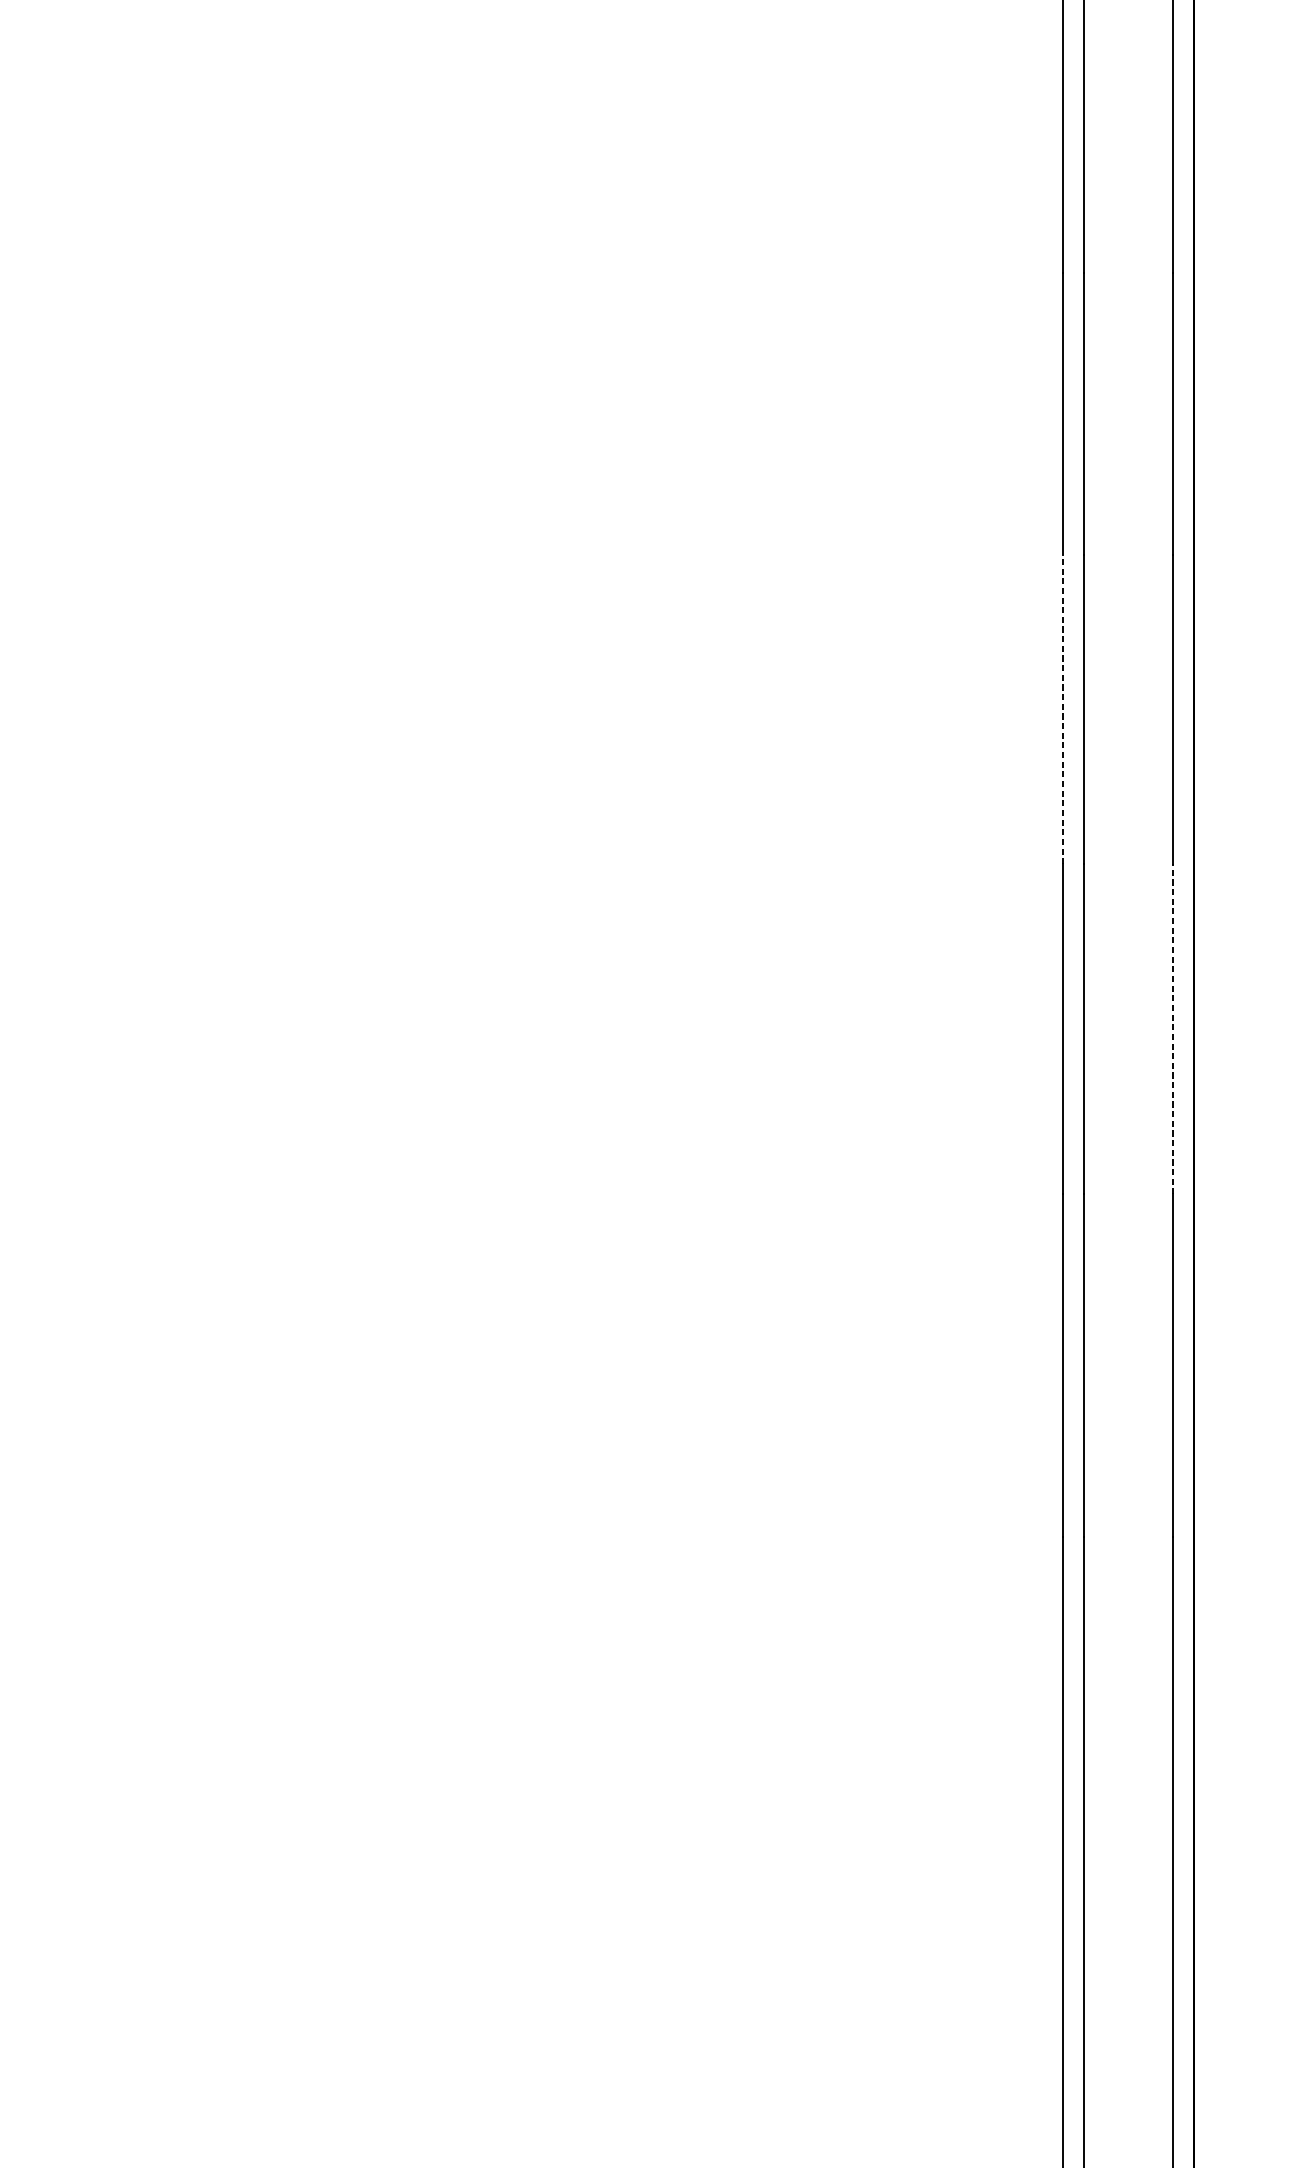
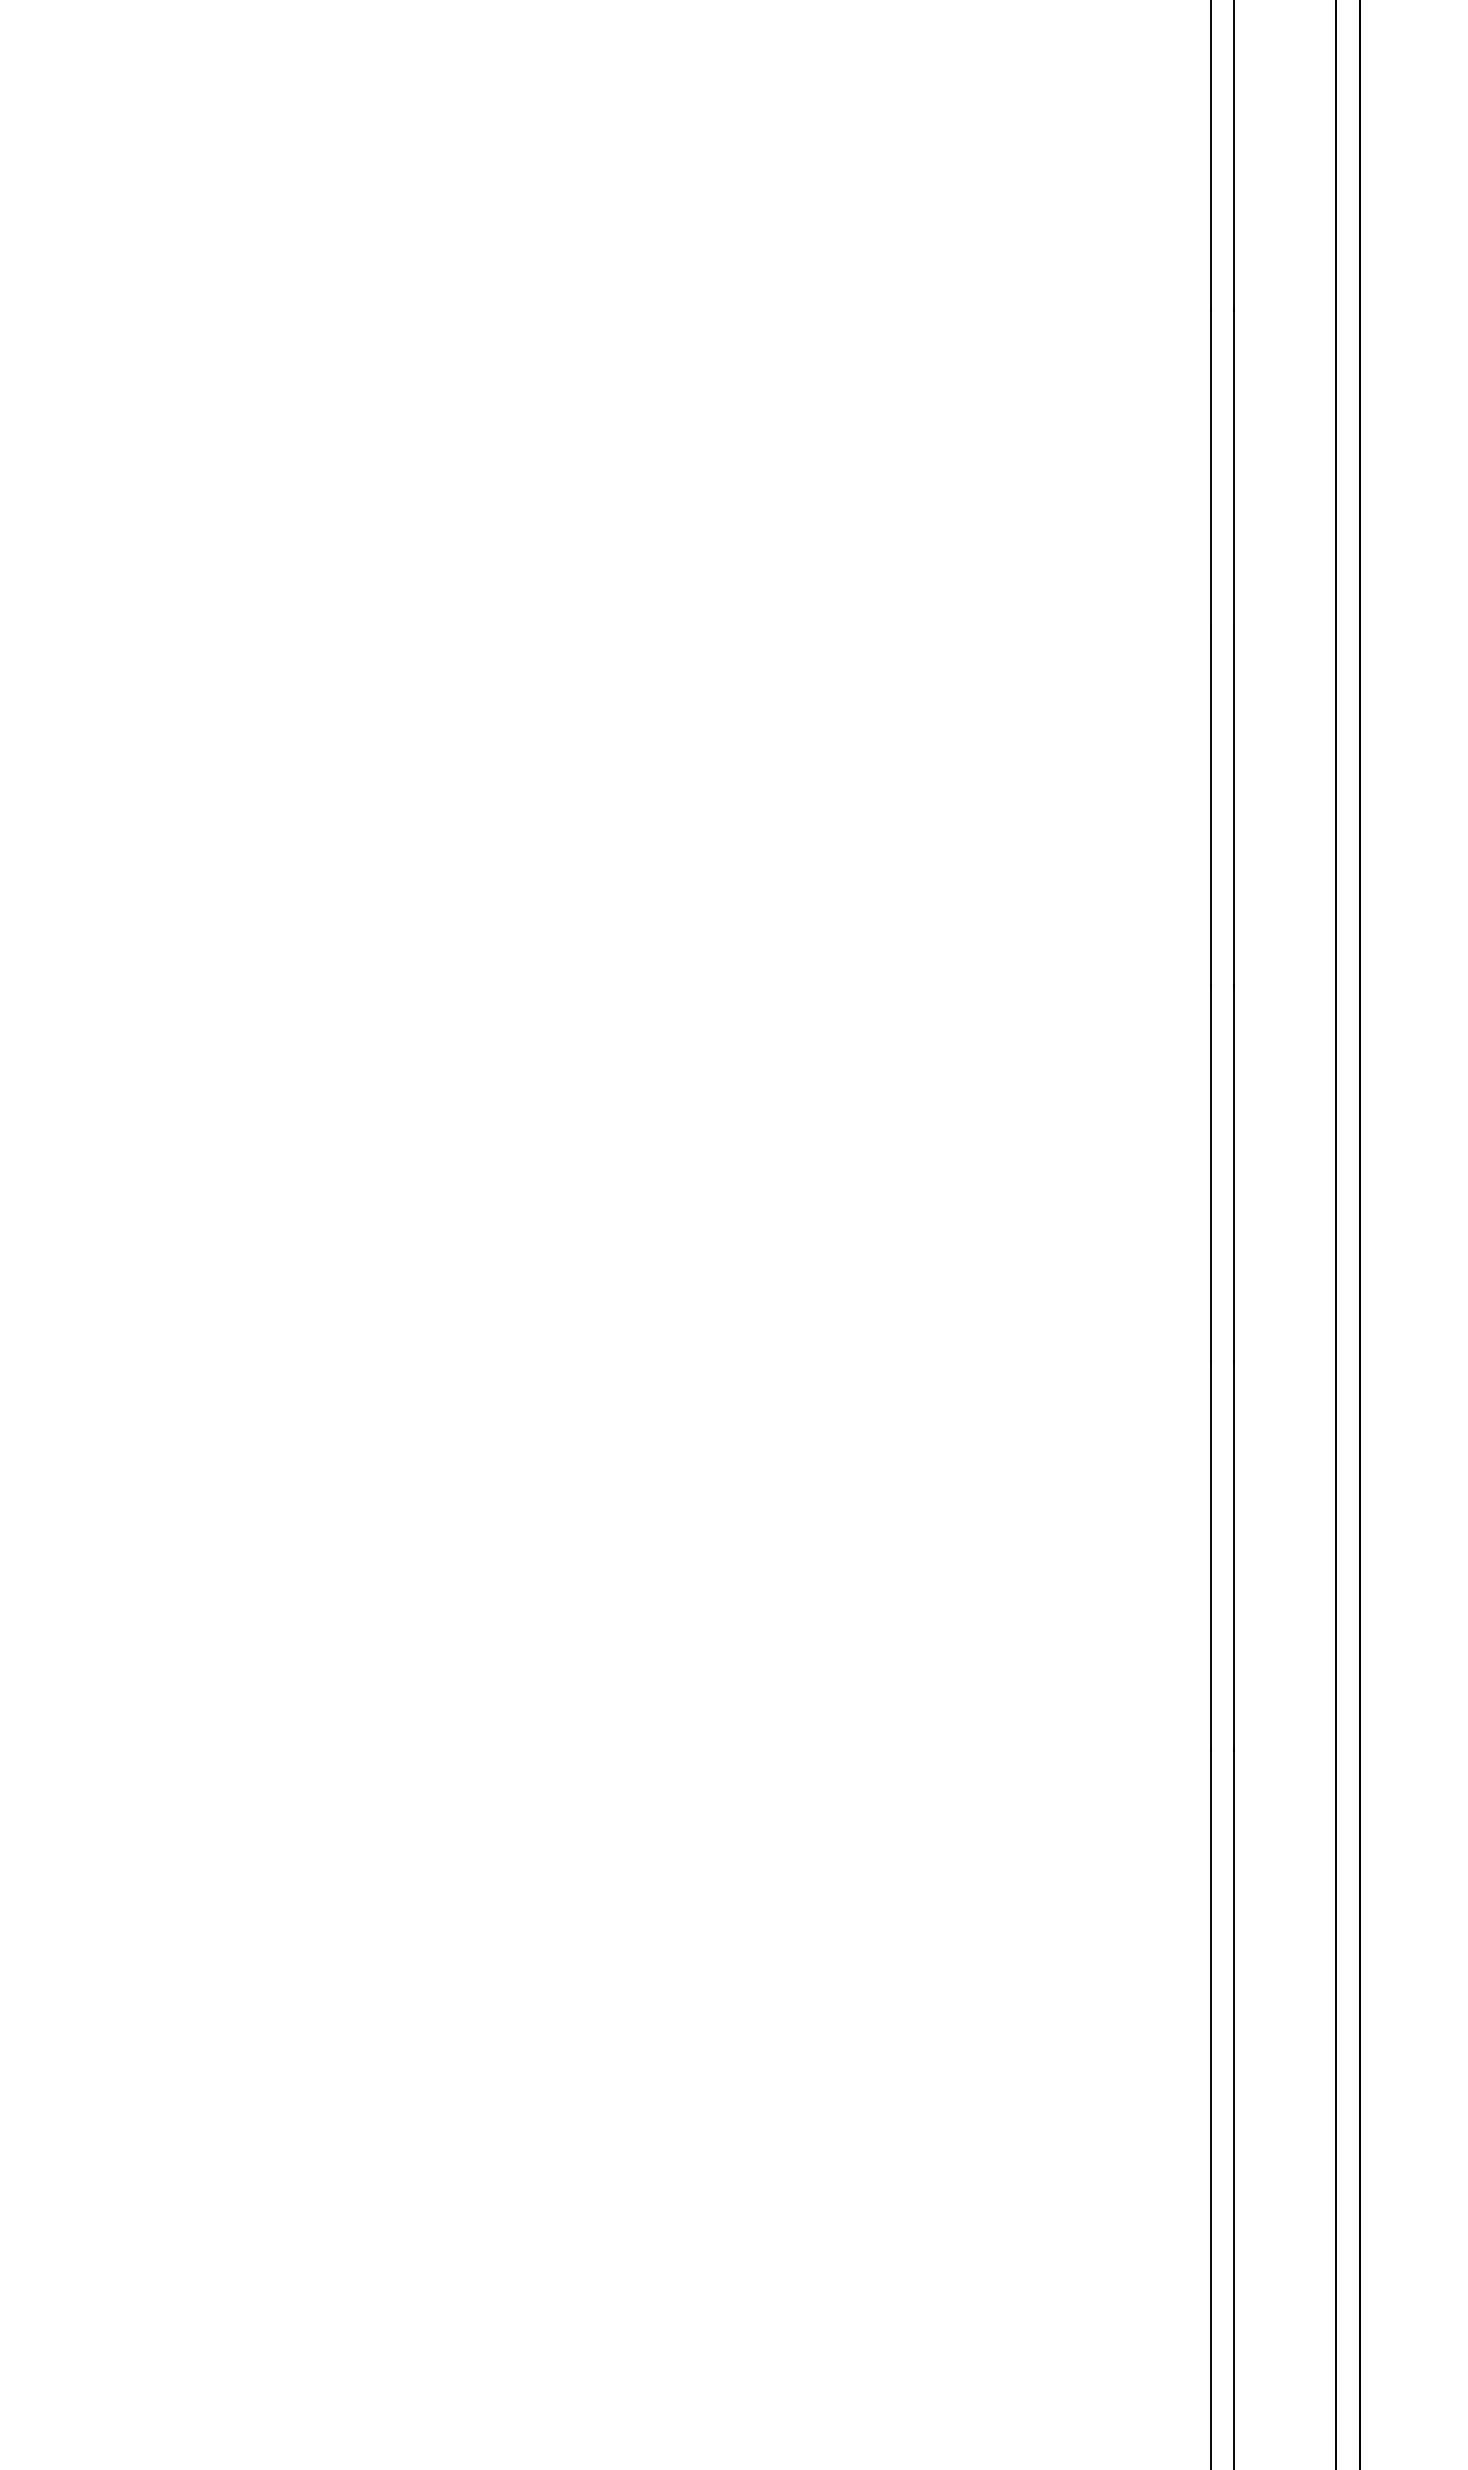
line: (1062, 708) -> (1210, 807), dashed -> solid
line: (1173, 1029) -> (1336, 1172), dashed -> solid

